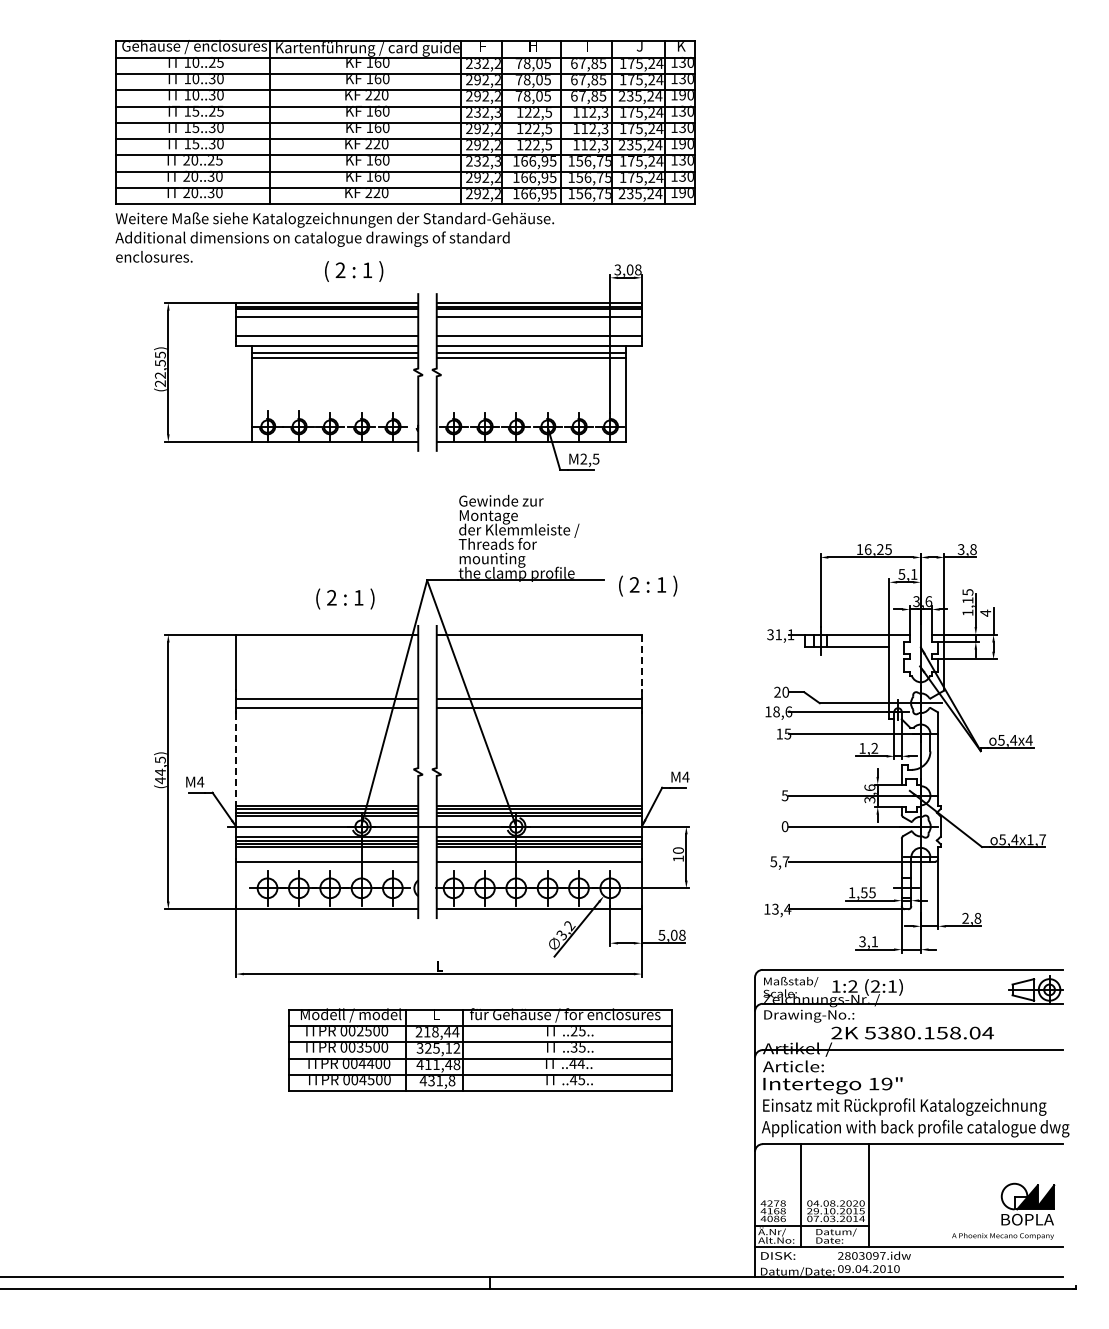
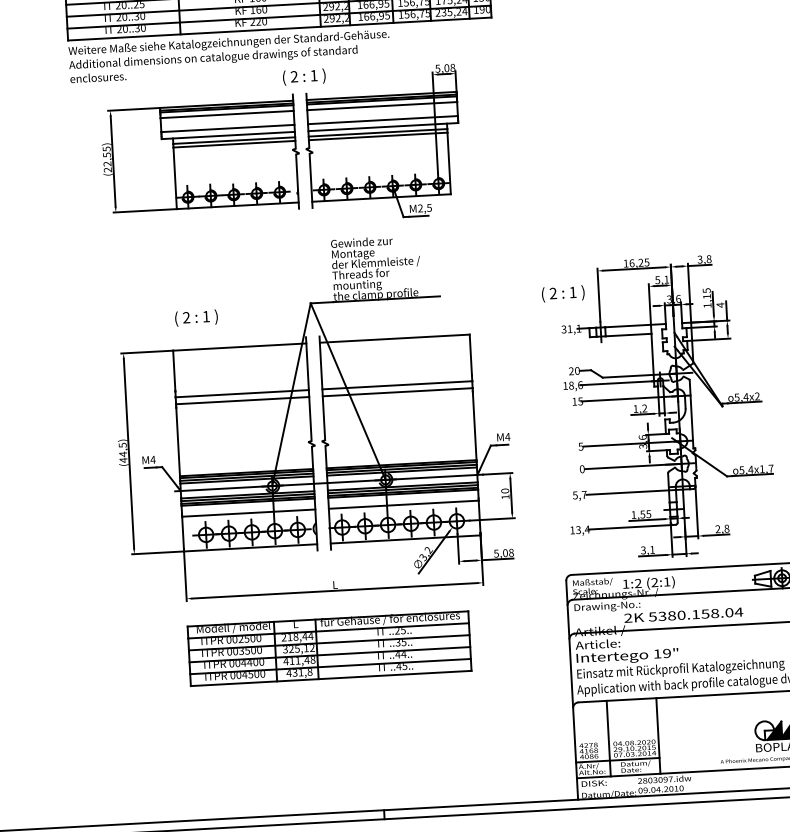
text: (617, 269) -> (437, 68), 3,08 -> 5,08
text: (354, 271) -> (304, 77), moved
text: (648, 585) -> (563, 293), moved
text: (345, 598) -> (196, 317), moved
line: (641, 662) -> (470, 354), dashed -> solid
text: (1028, 739) -> (756, 395), 5,4x4 -> 5,4x2
line: (236, 759) -> (178, 441), dashed -> solid
part: (480, 1049) -> (329, 647), moved

